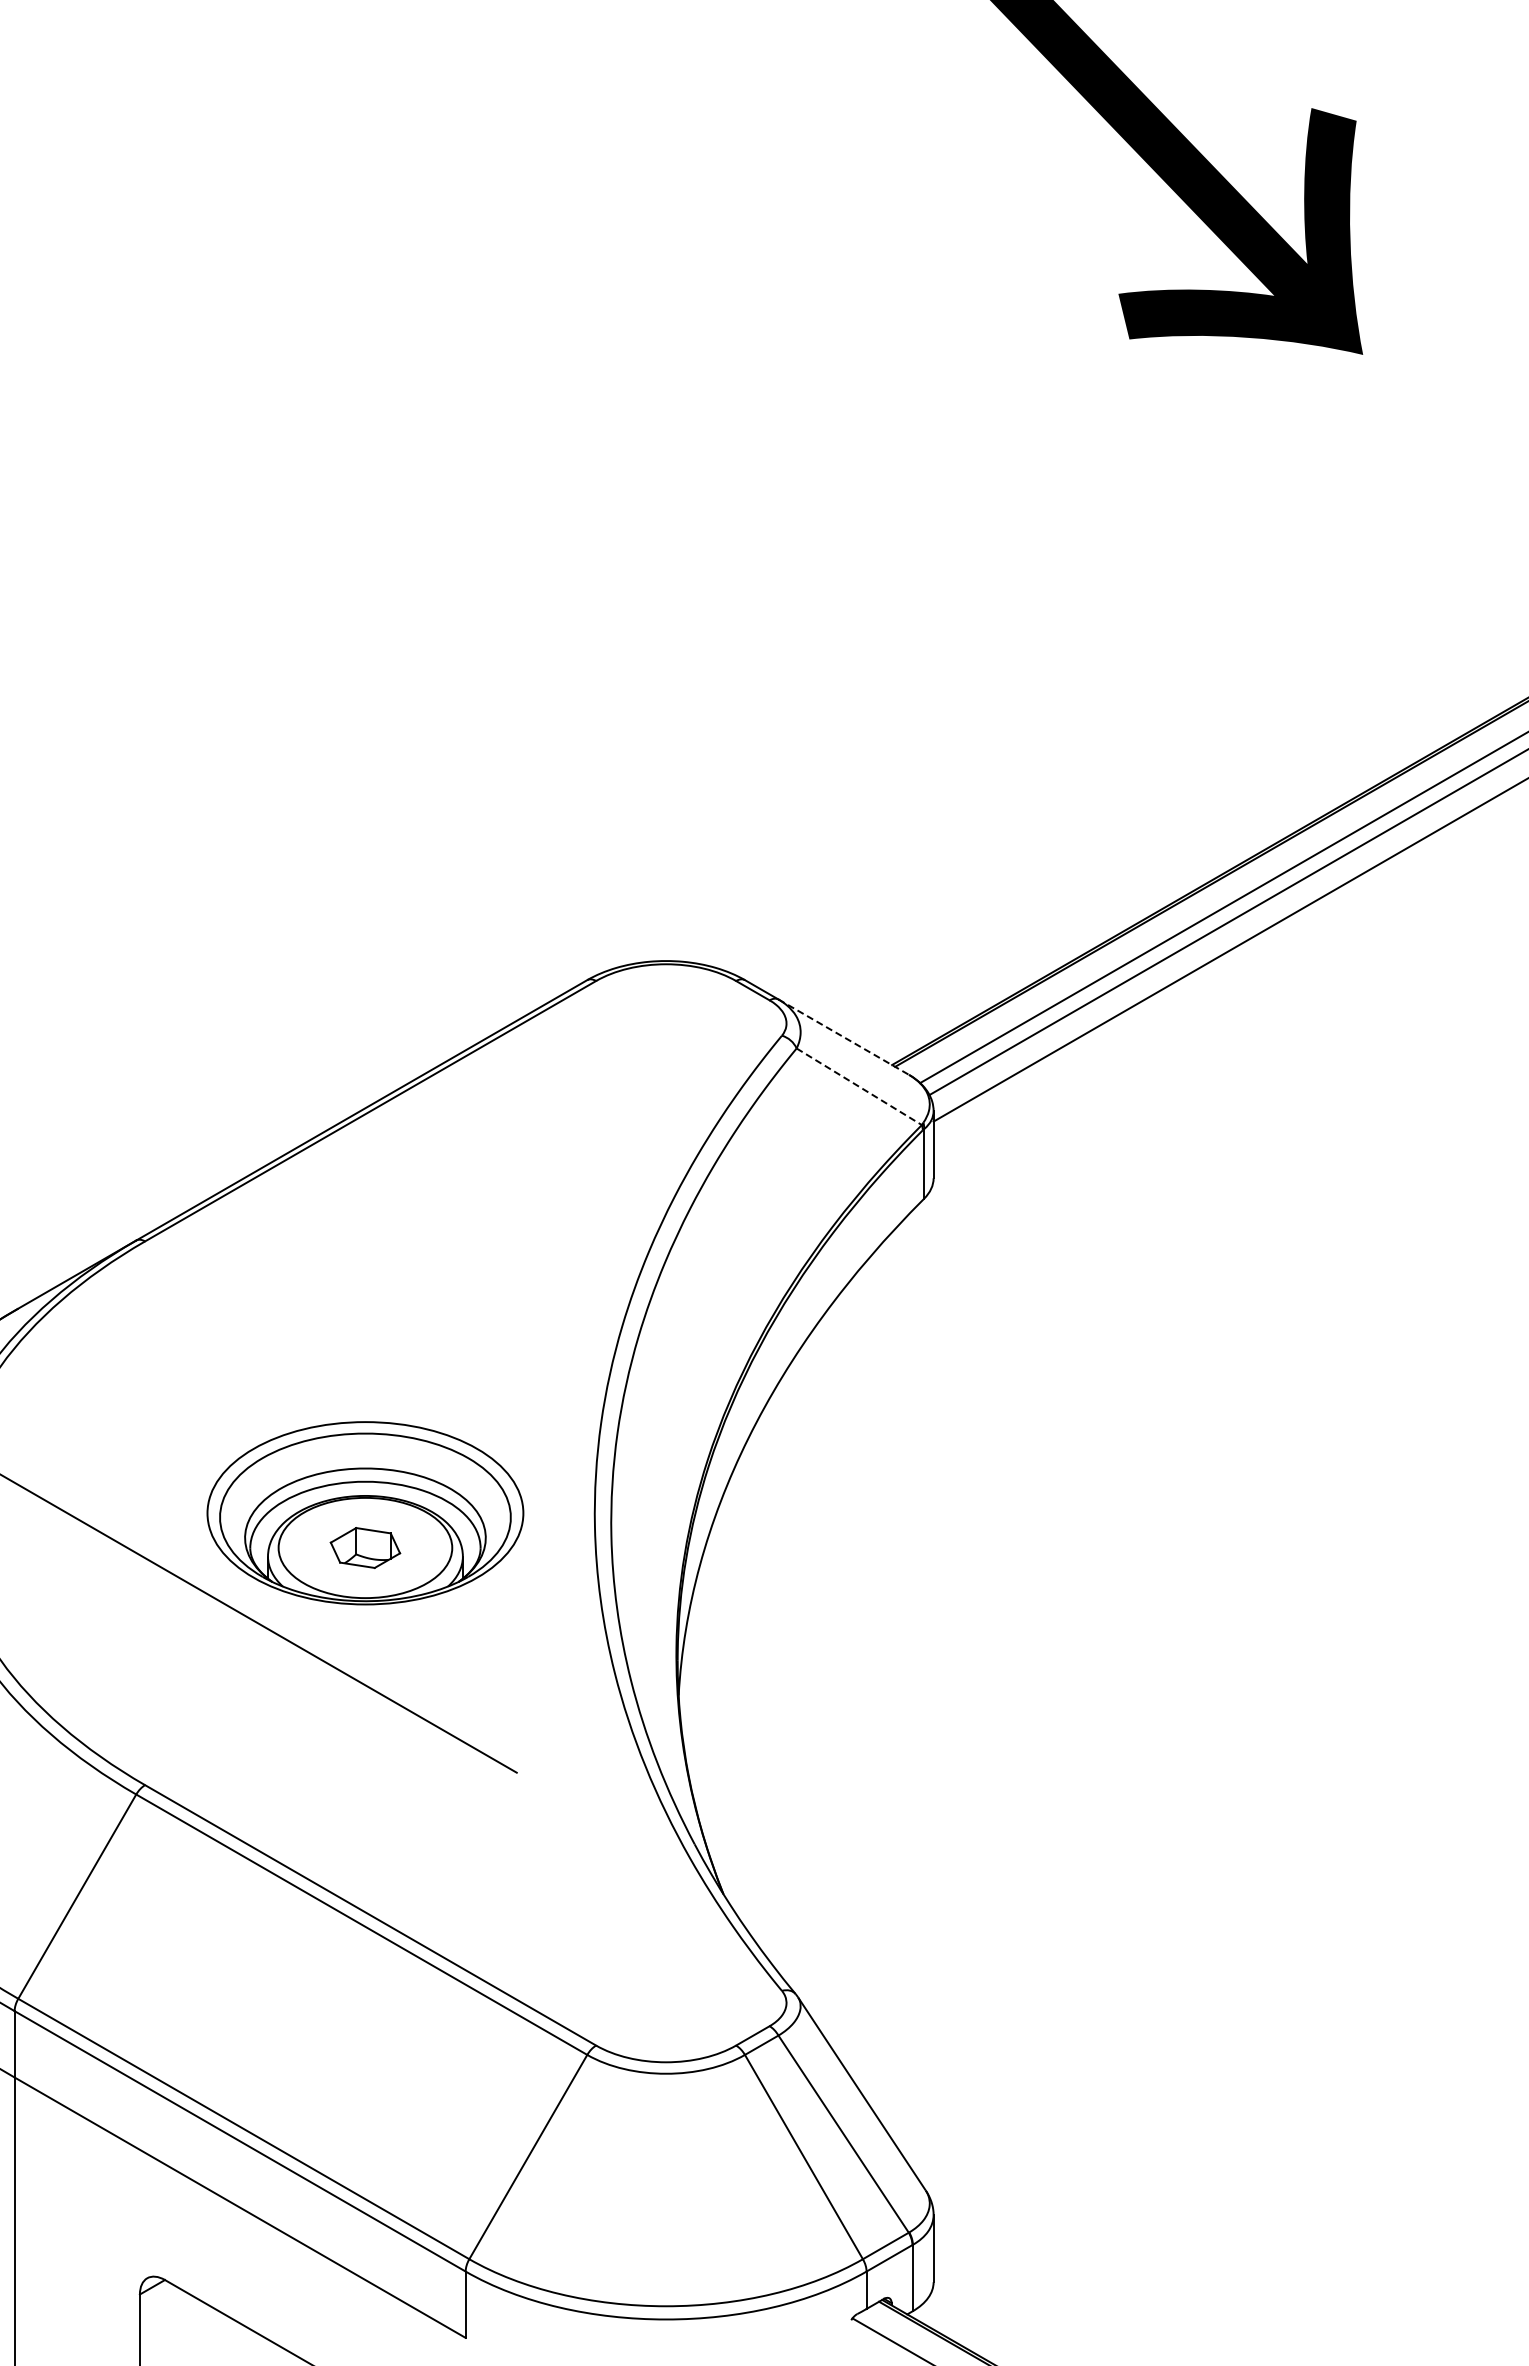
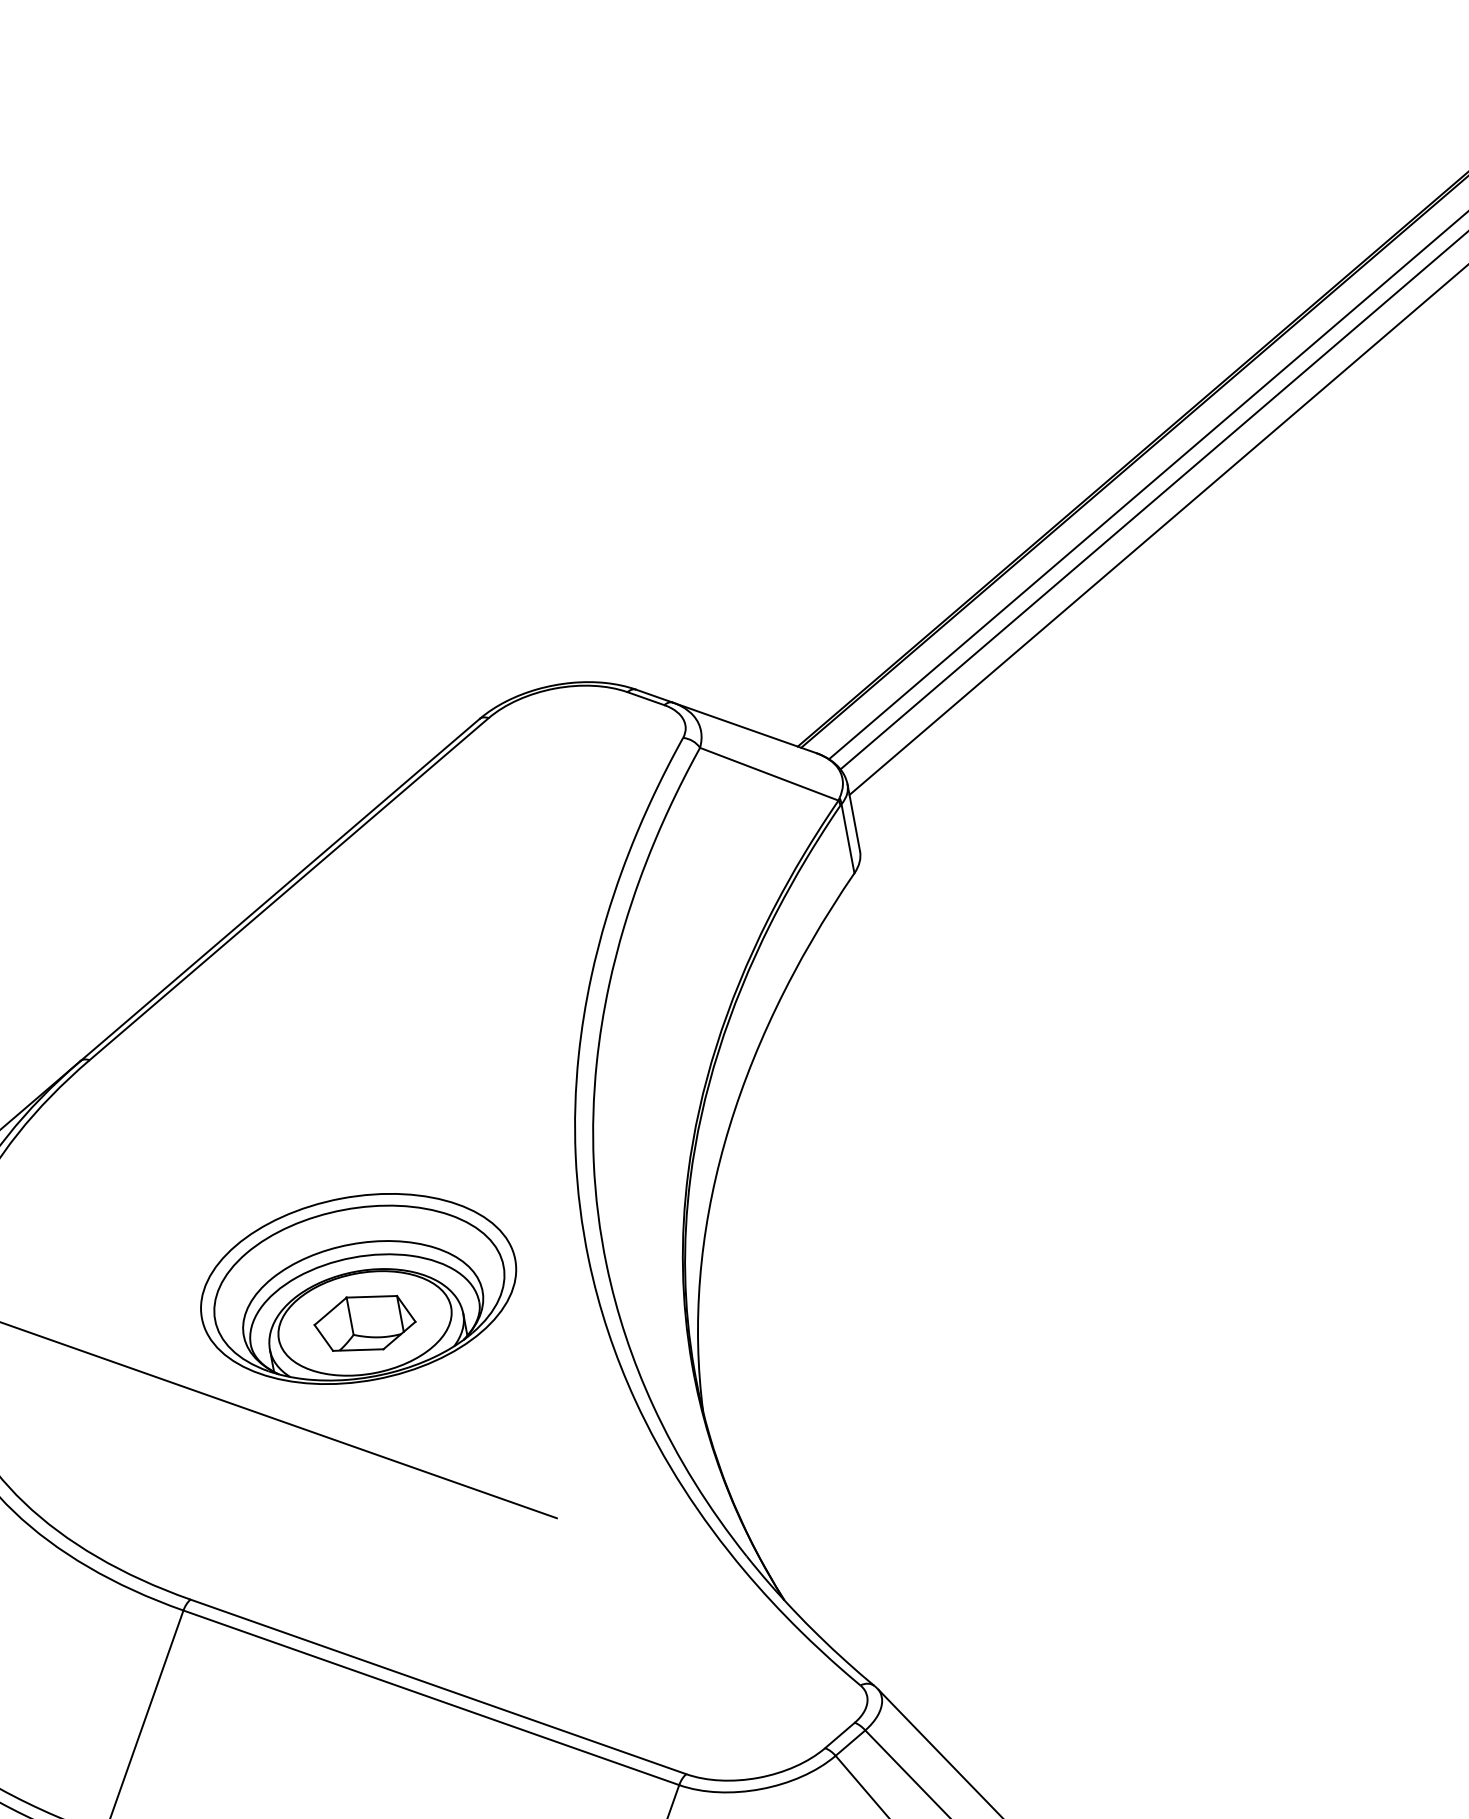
line: (844, 1037) -> (745, 728), dashed -> solid
line: (859, 1087) -> (769, 774), dashed -> solid
part: (365, 1547) -> (365, 1322), size x1.43

